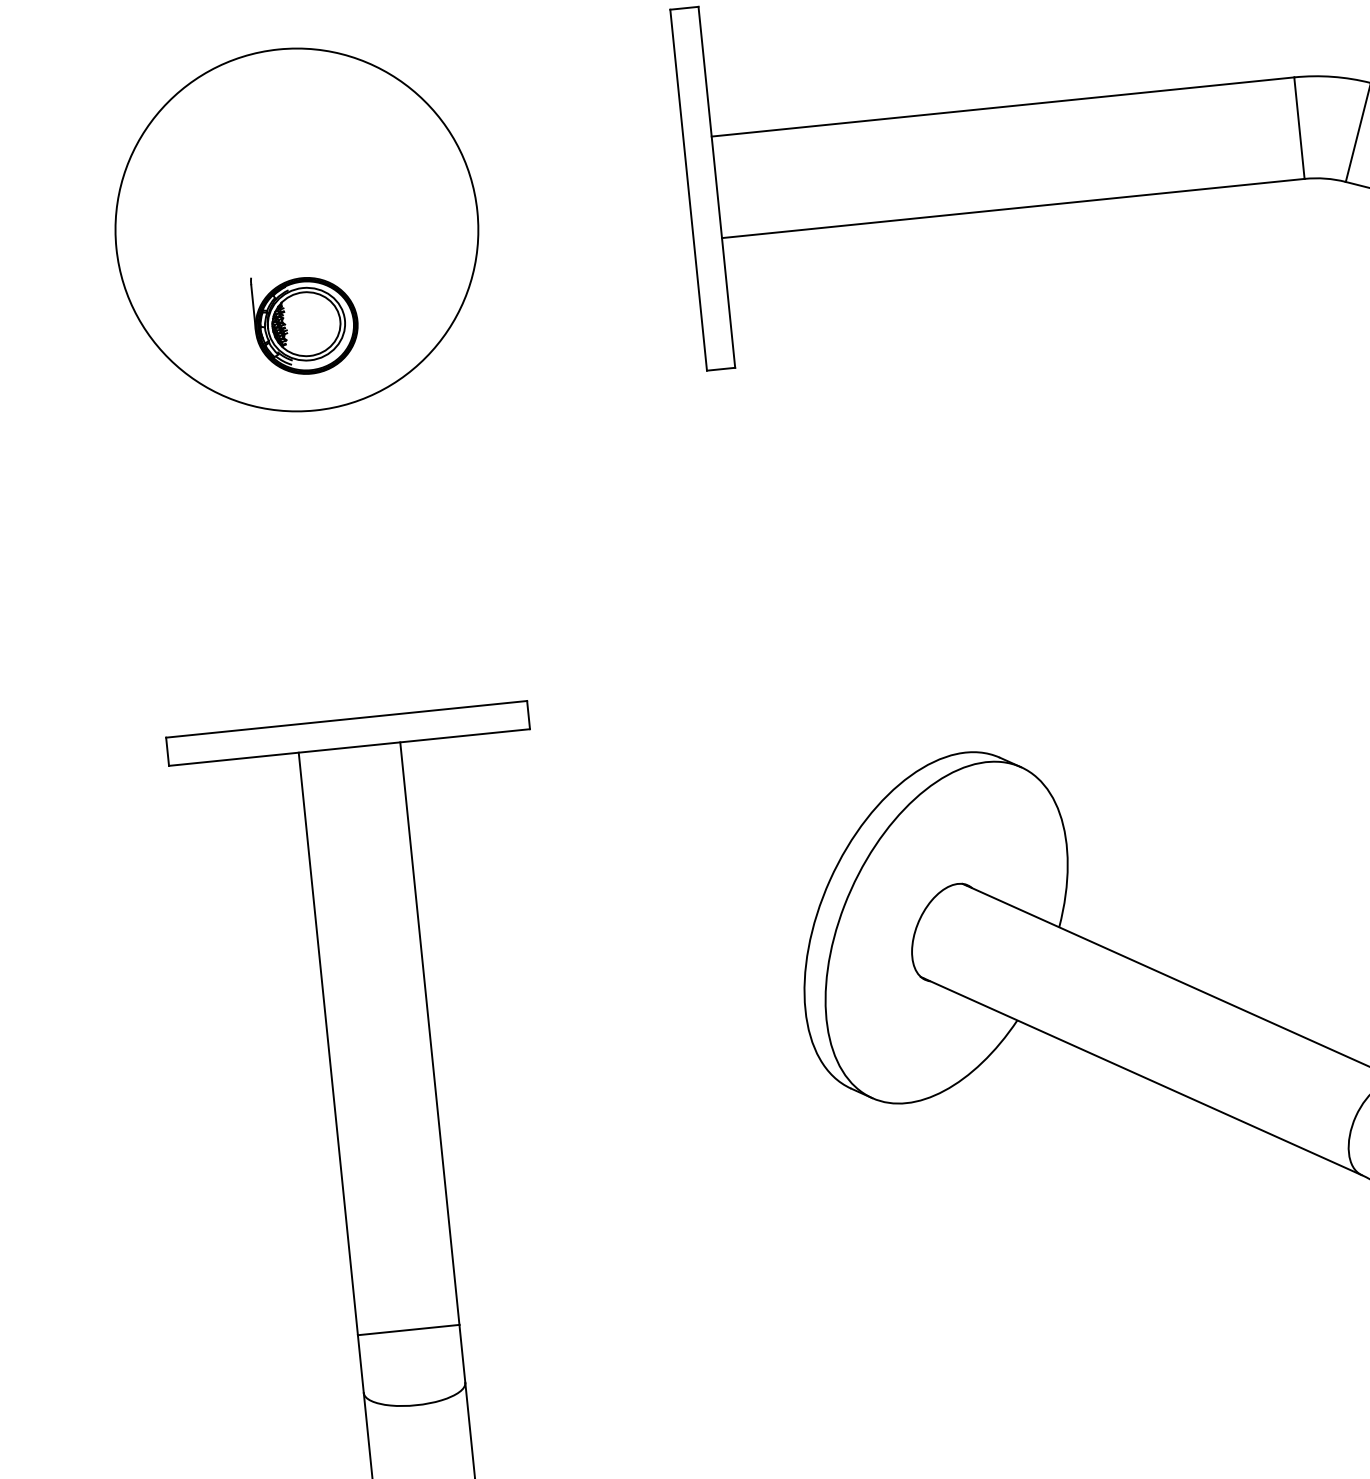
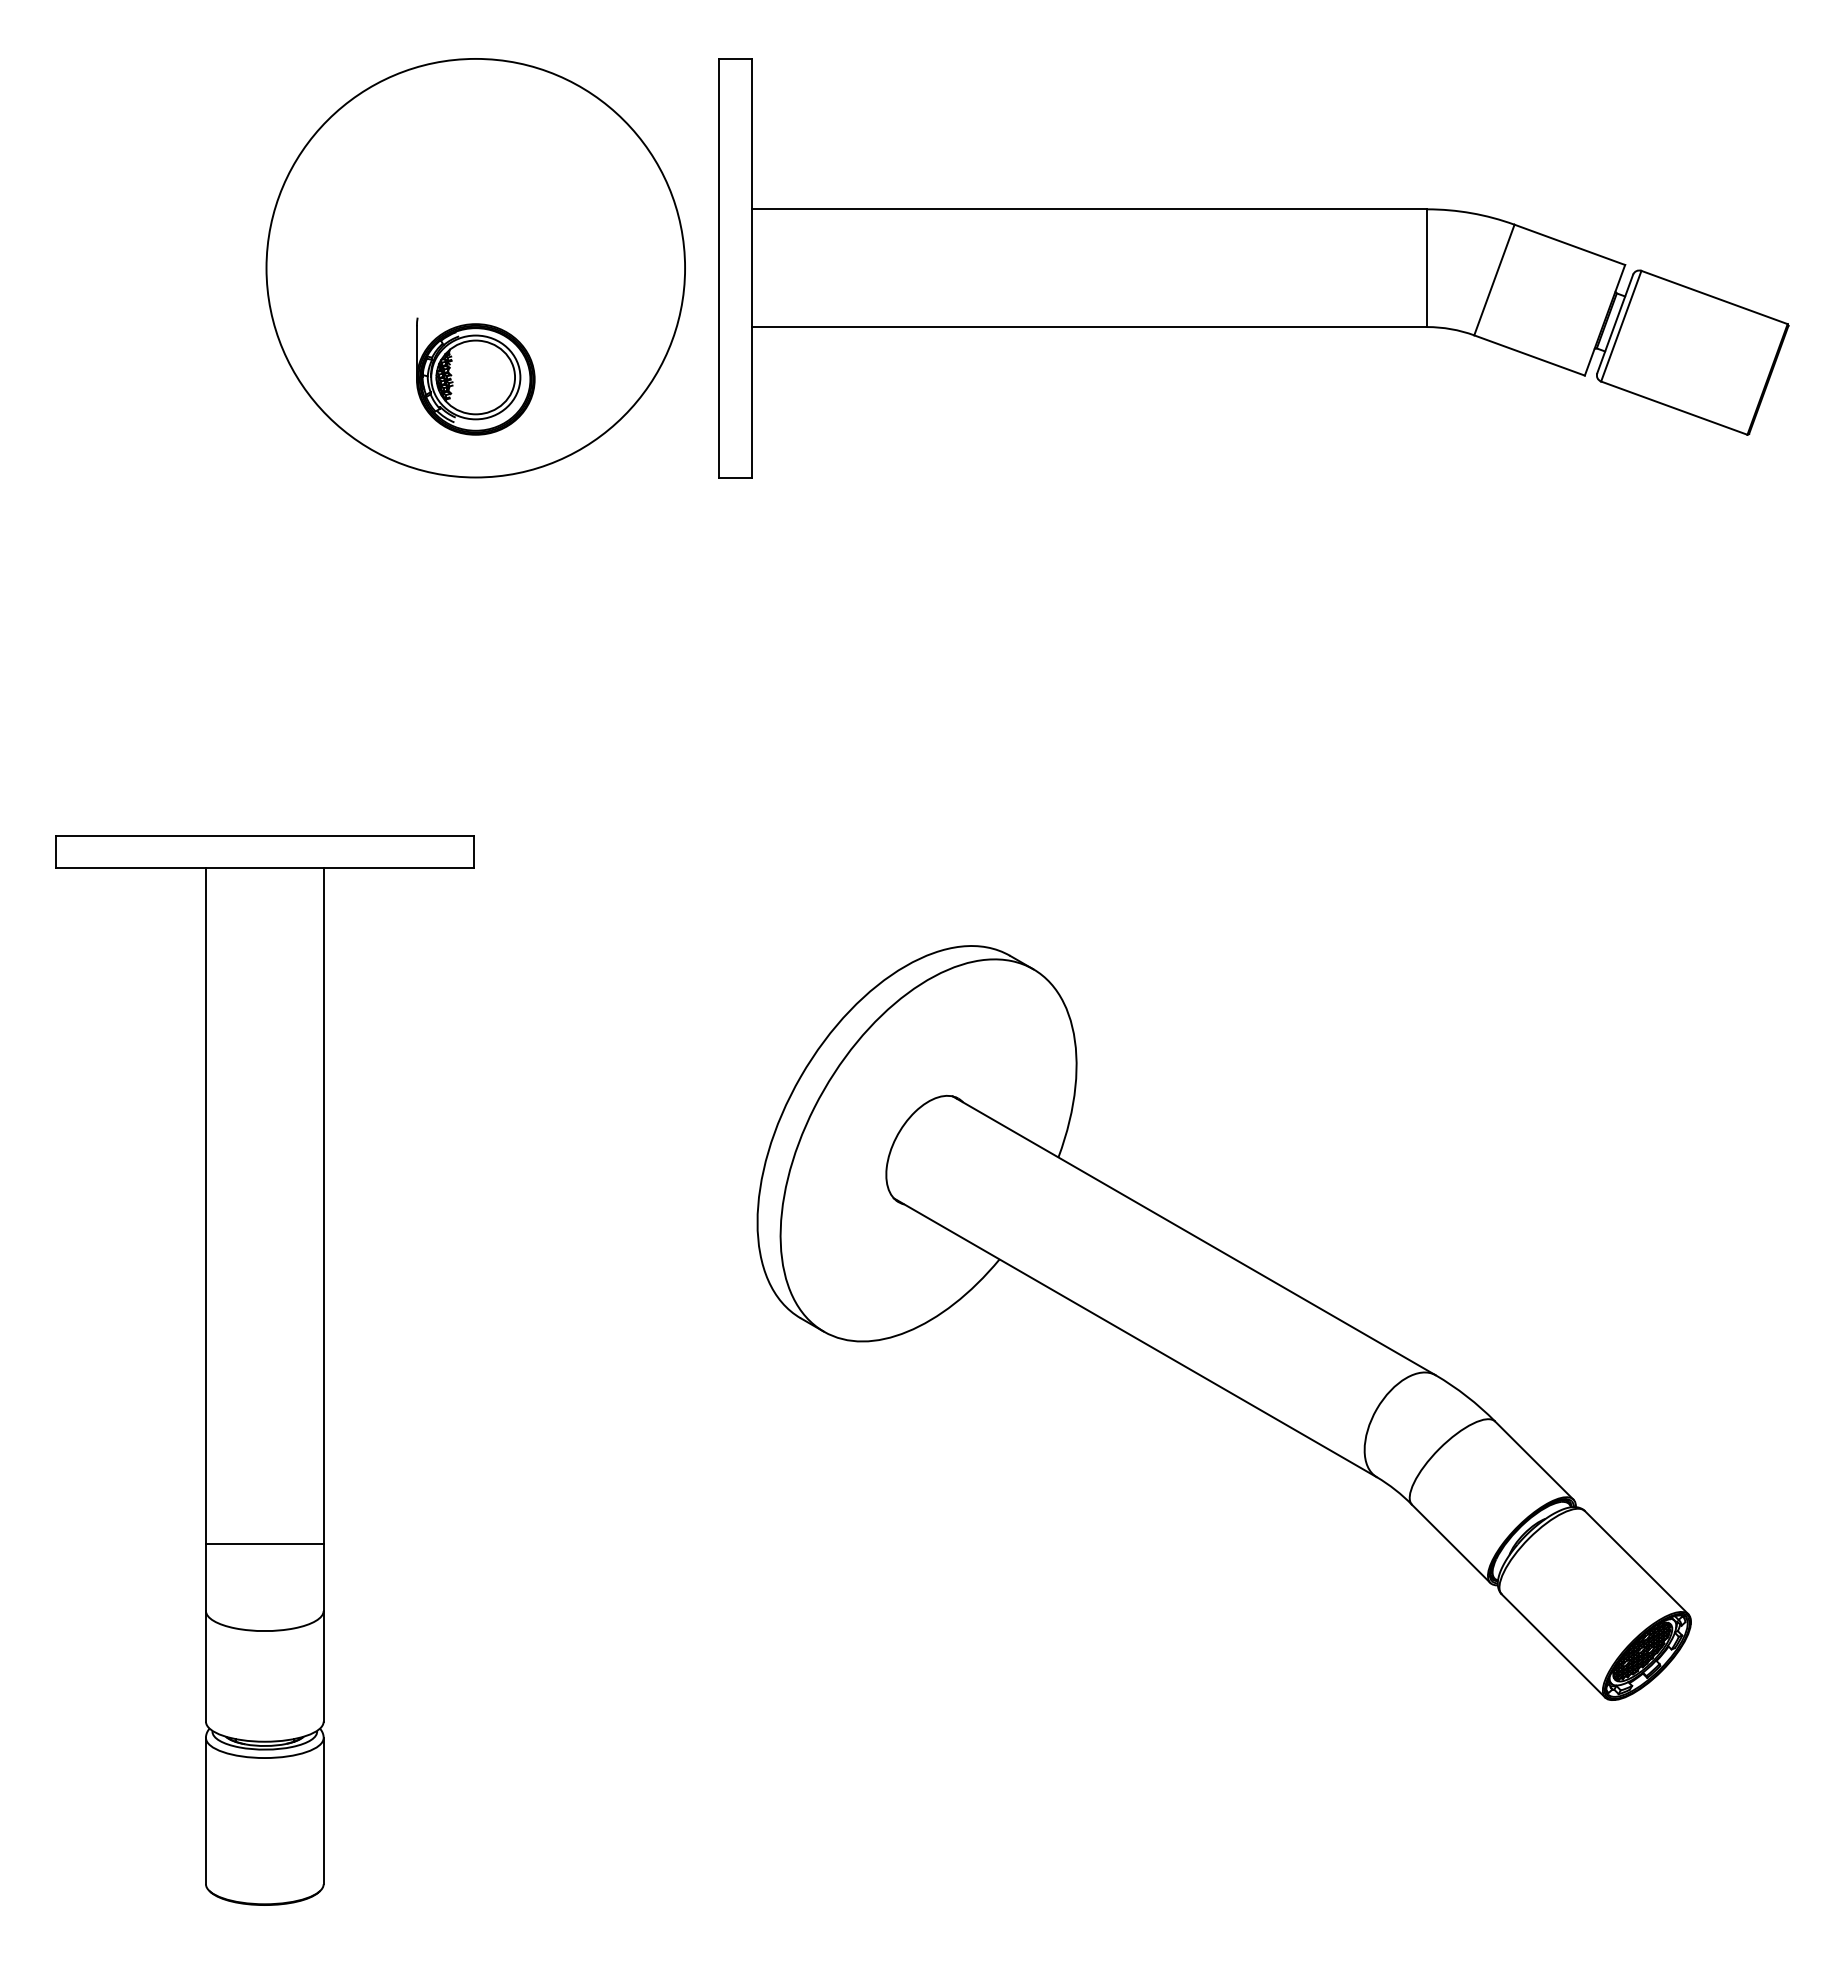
part: (296, 230) -> (475, 268), moved

